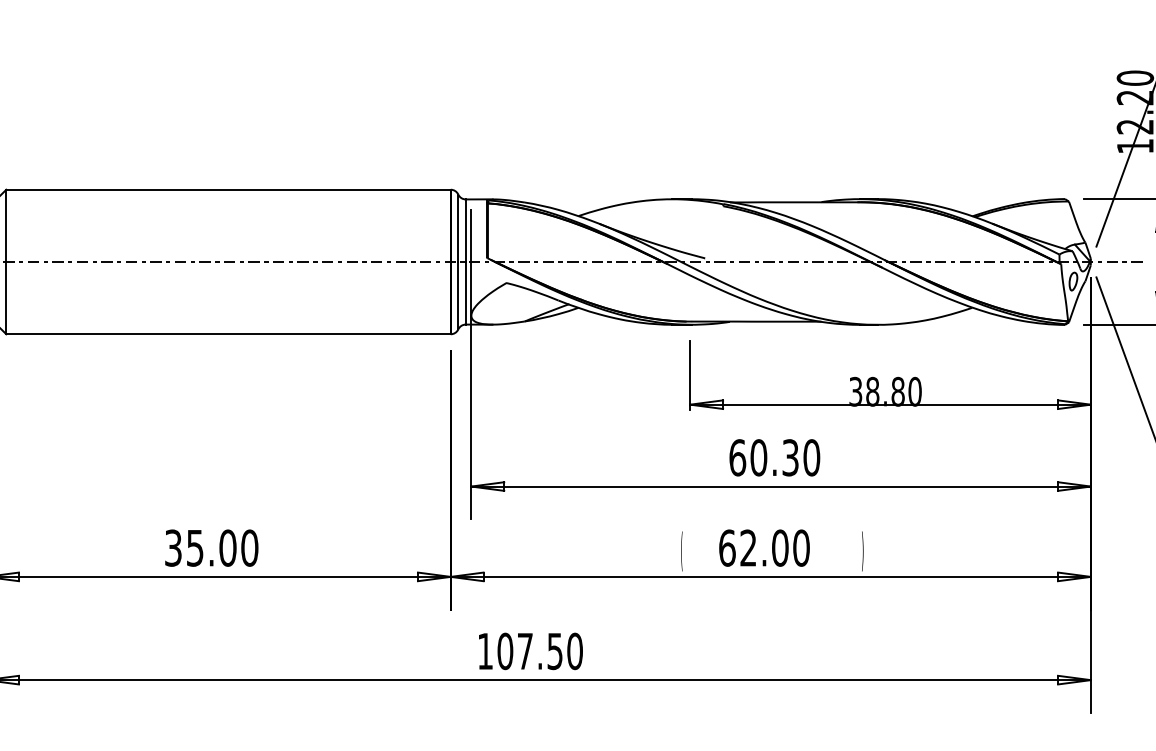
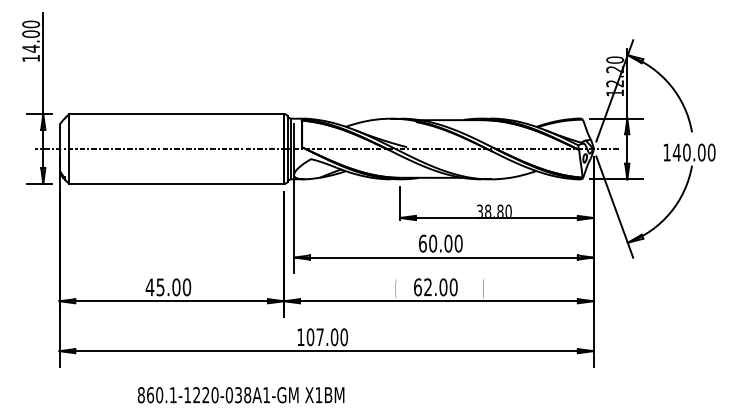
text: (790, 457) -> (448, 243), 60.30 -> 60.00
text: (172, 548) -> (149, 287), 35.00 -> 45.00
text: (554, 651) -> (334, 337), 107.50 -> 107.00

